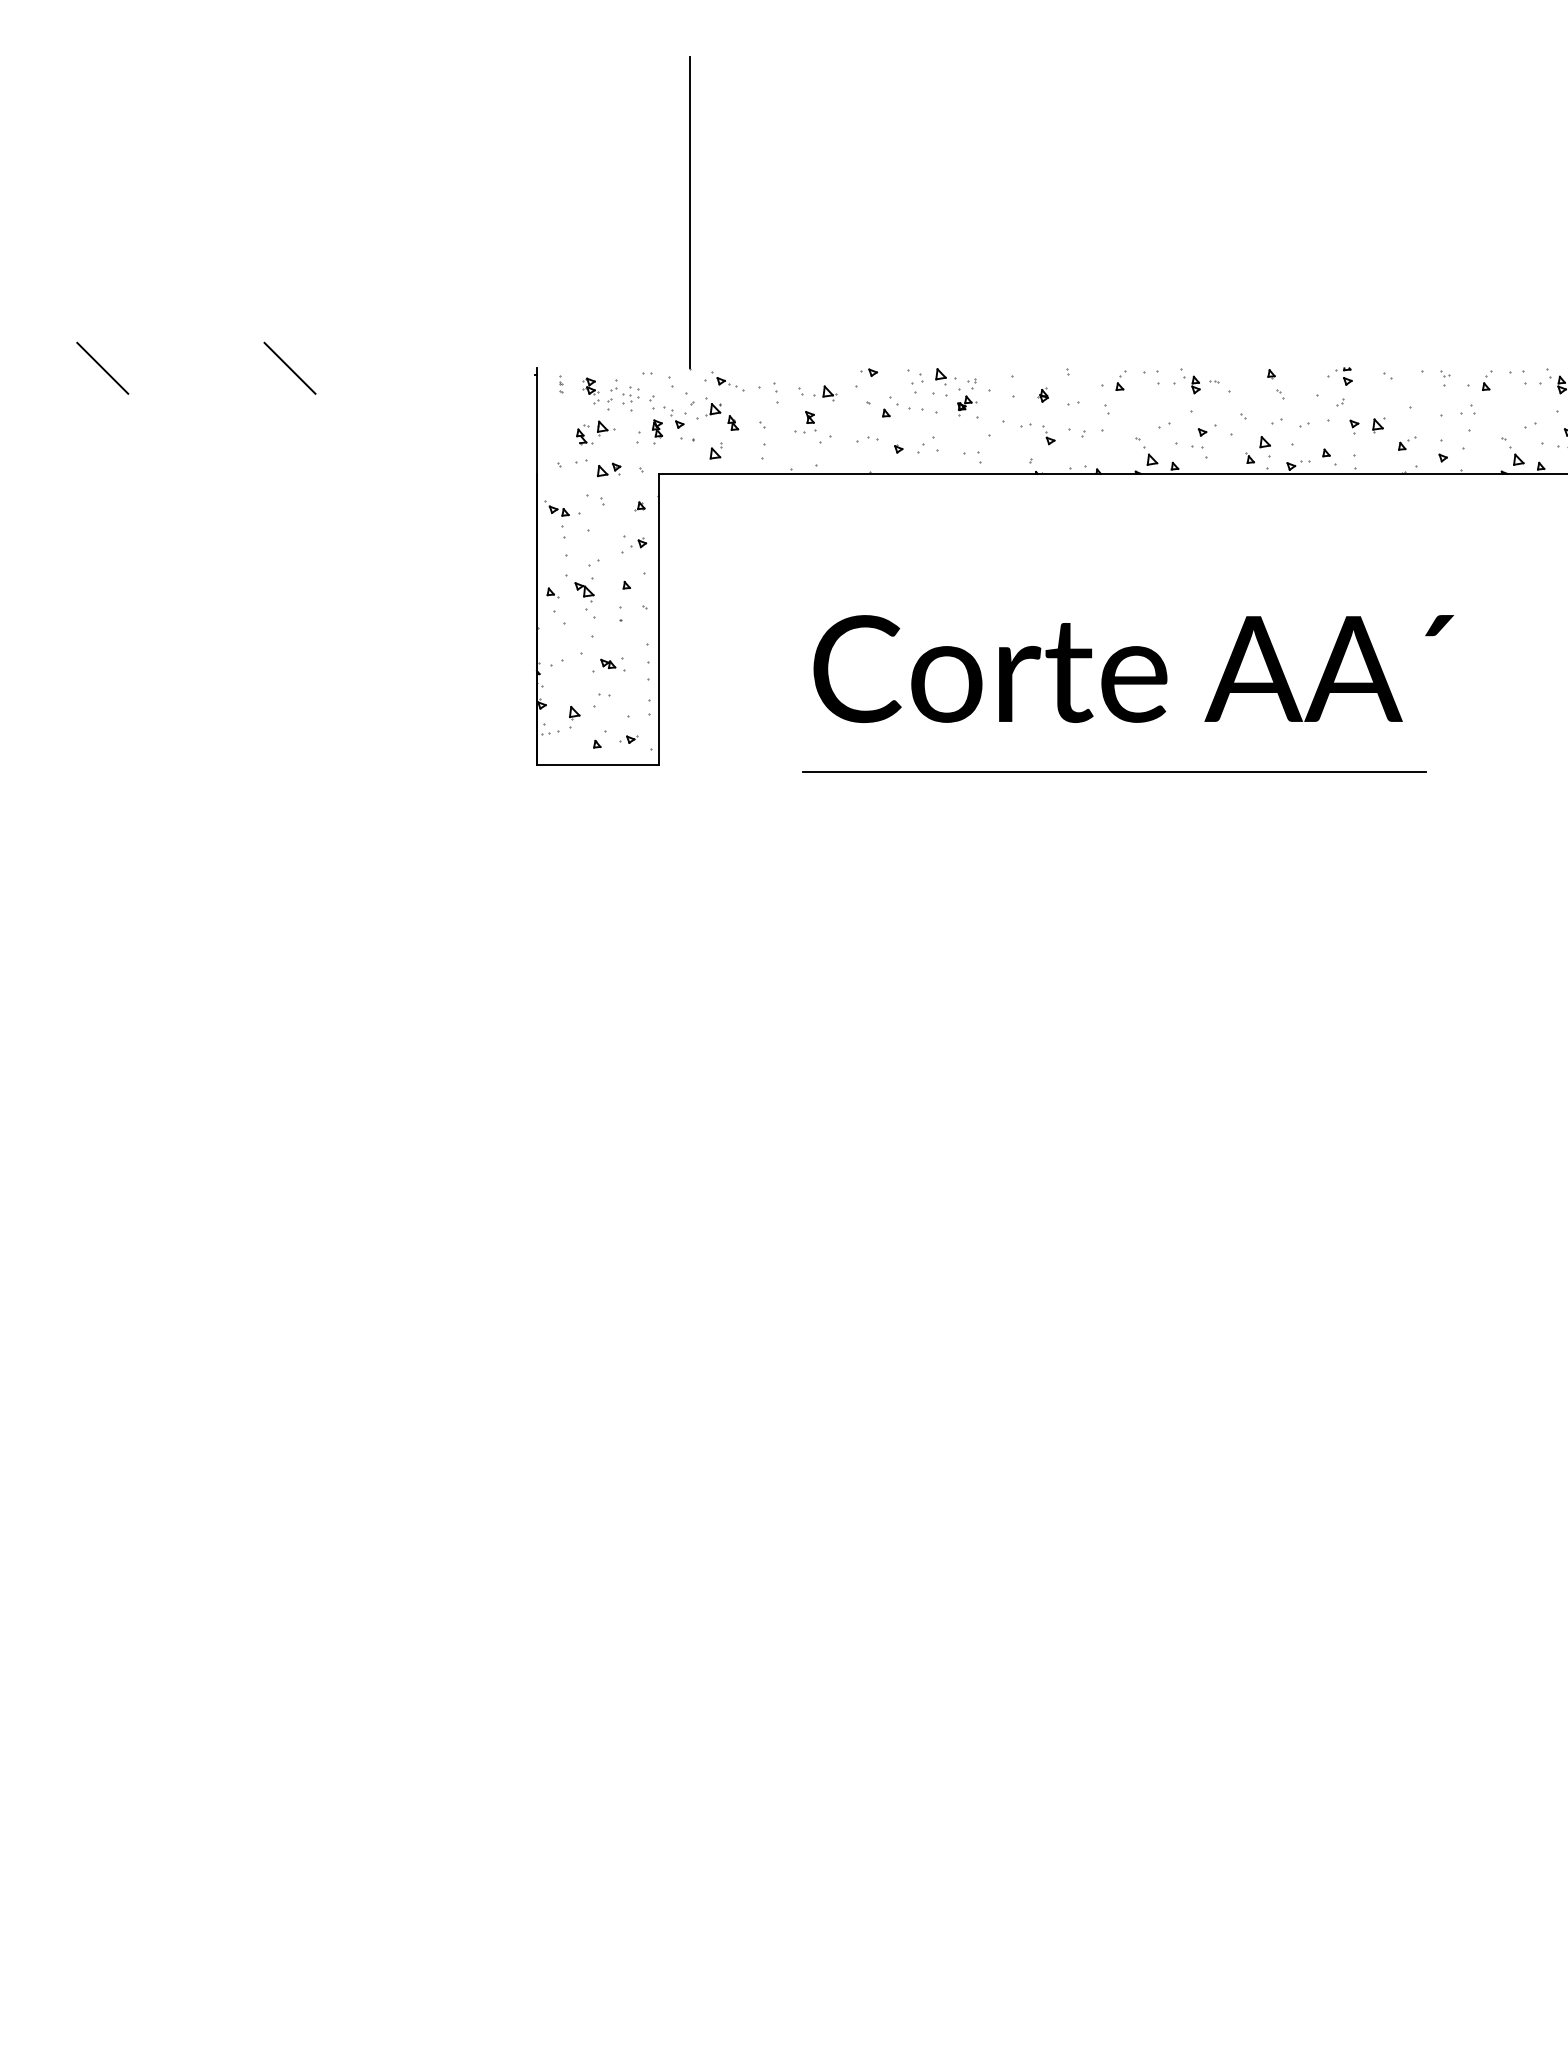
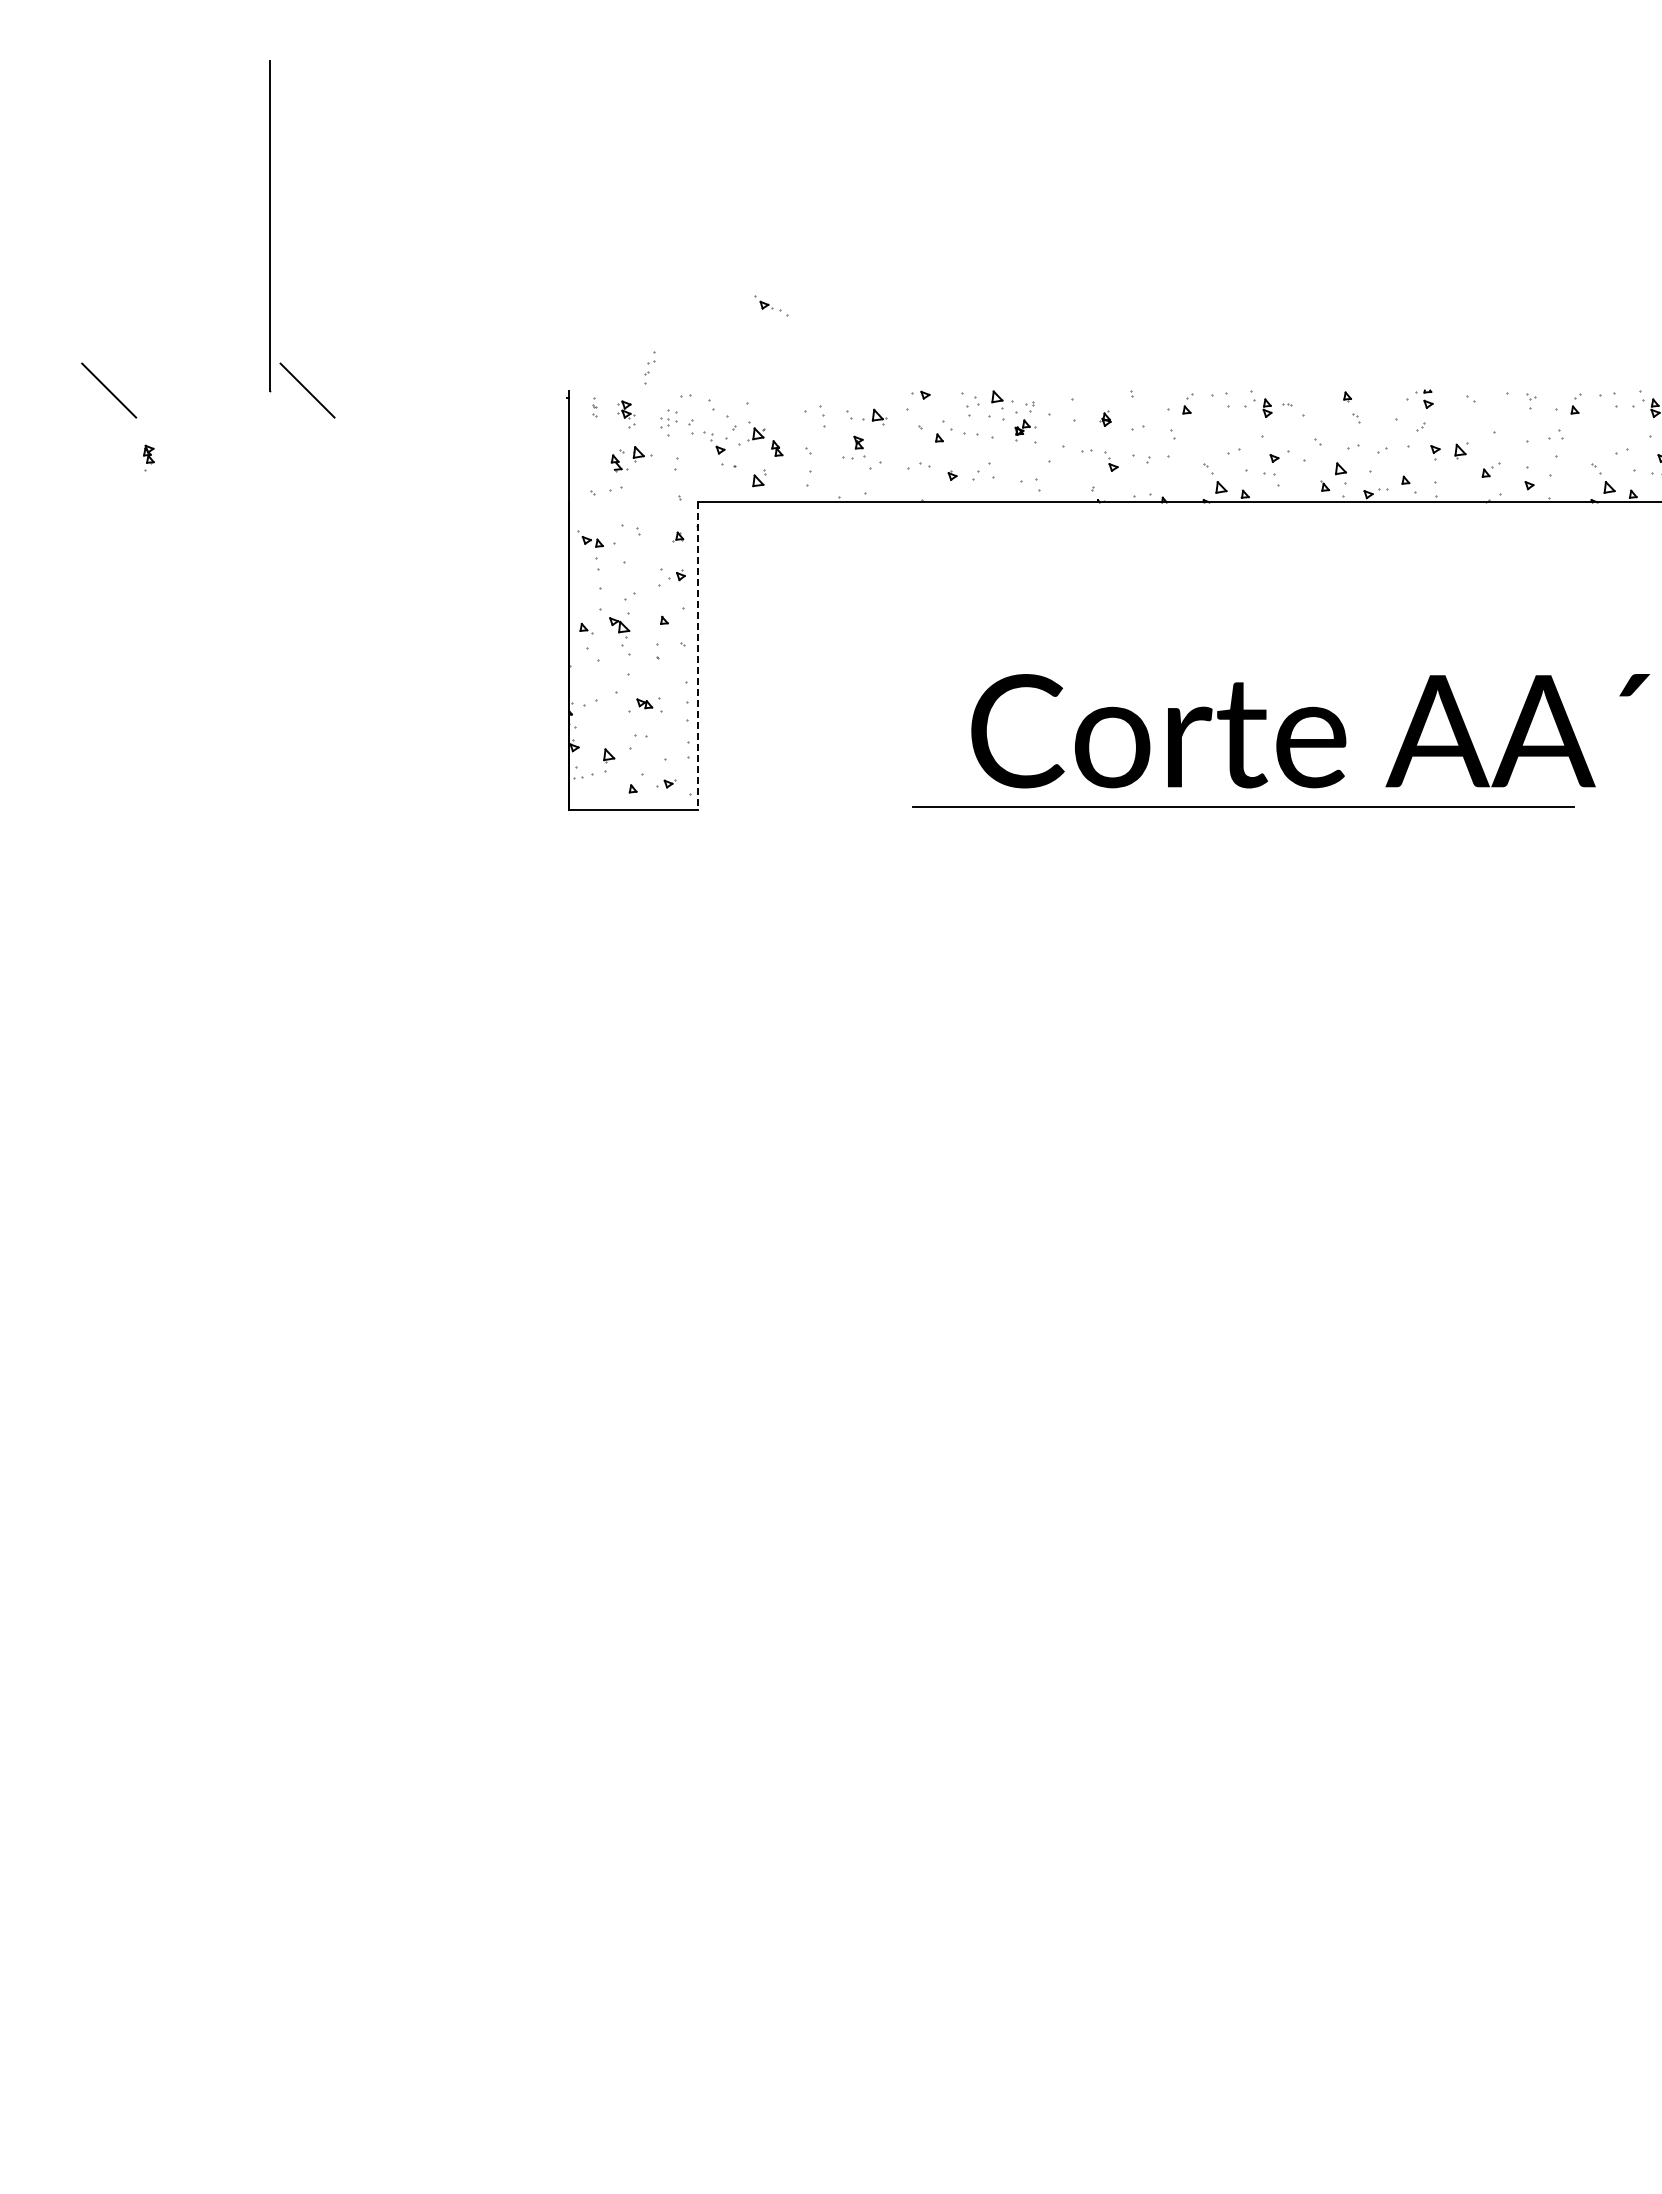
line: (690, 213) -> (270, 226), moved
part: (727, 381) -> (771, 305), moved
part: (611, 394) -> (649, 367), moved
part: (657, 431) -> (148, 457), moved
part: (608, 469) -> (645, 497), removed
line: (658, 619) -> (698, 656), solid -> dashed
text: (1133, 669) -> (1310, 731), moved
line: (1114, 771) -> (1243, 806), moved

